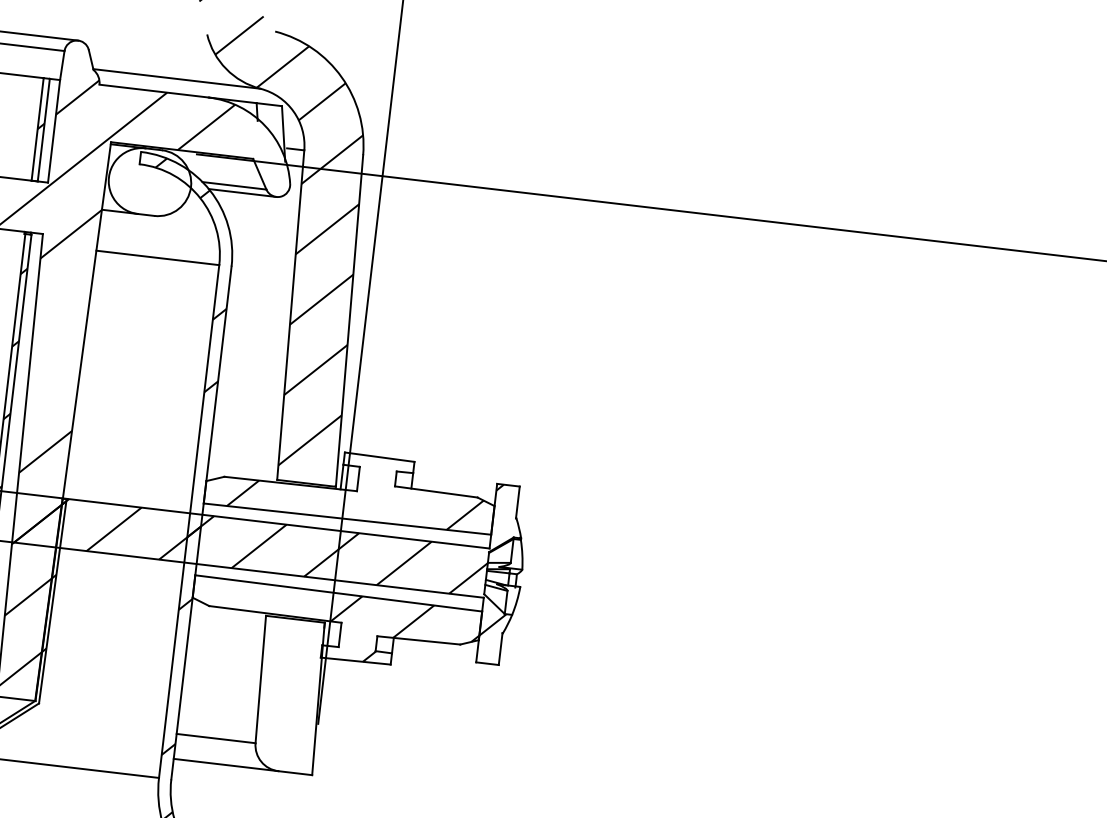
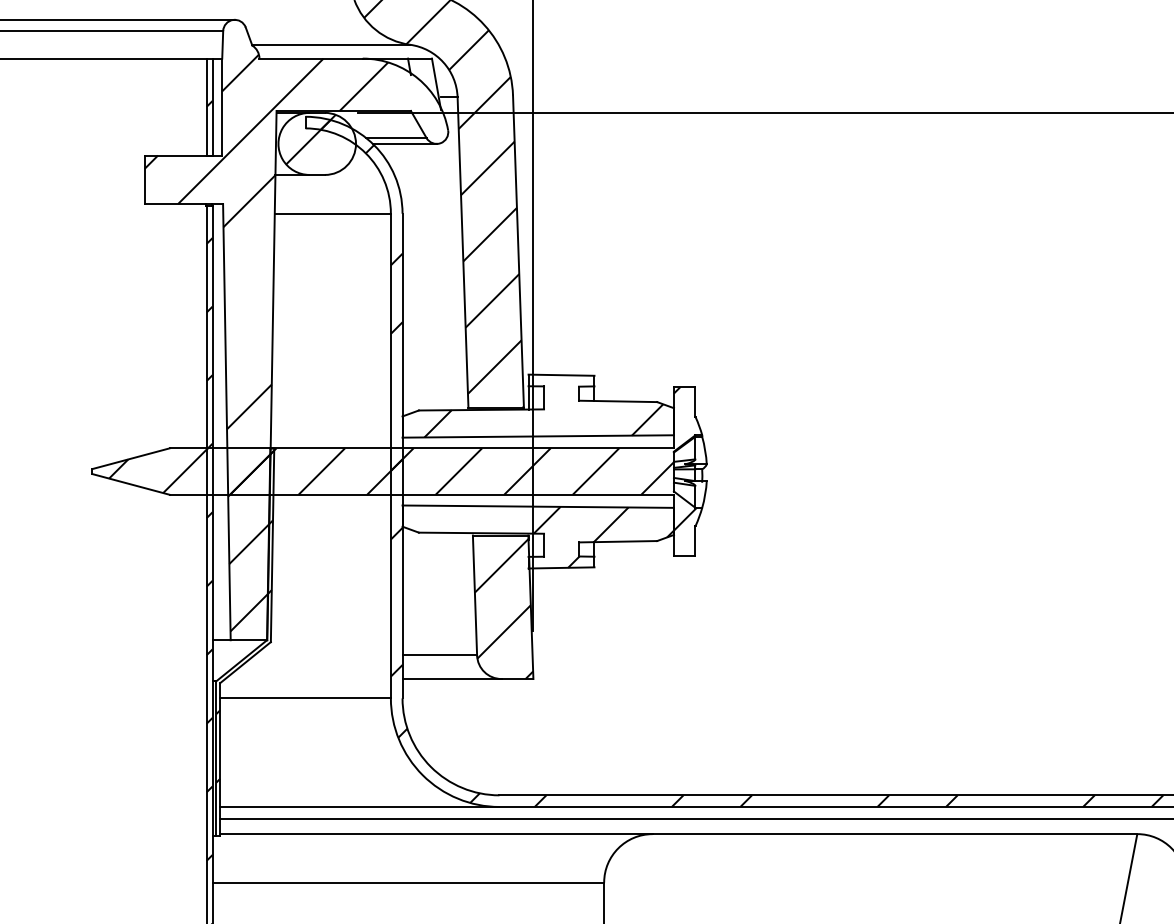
hatch: (143, 176) -> (310, 139), added
hatch: (289, 697) -> (503, 609), added

